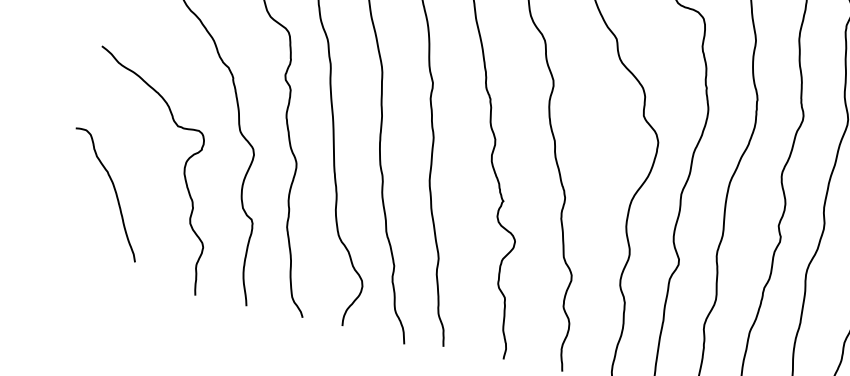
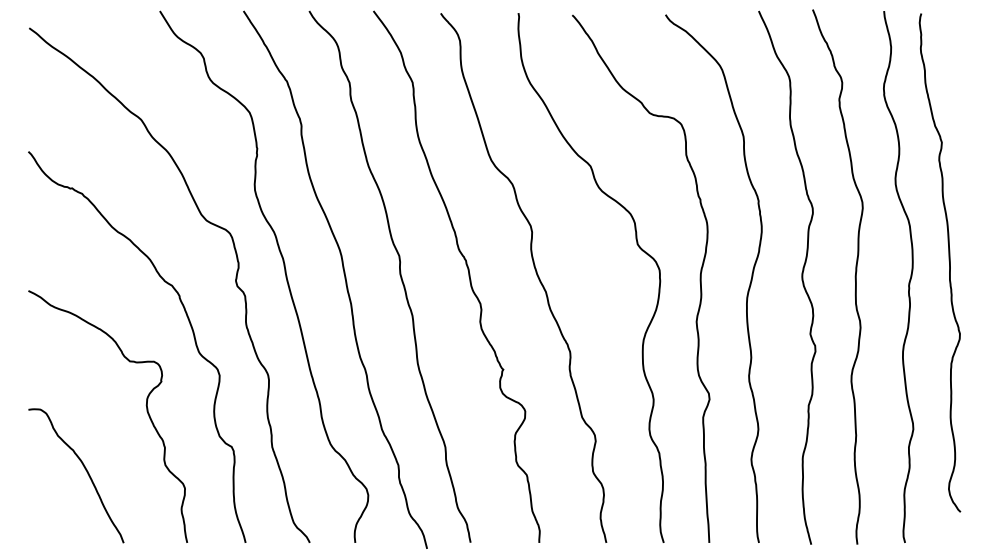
curve: (114, 191) -> (85, 470), moved

